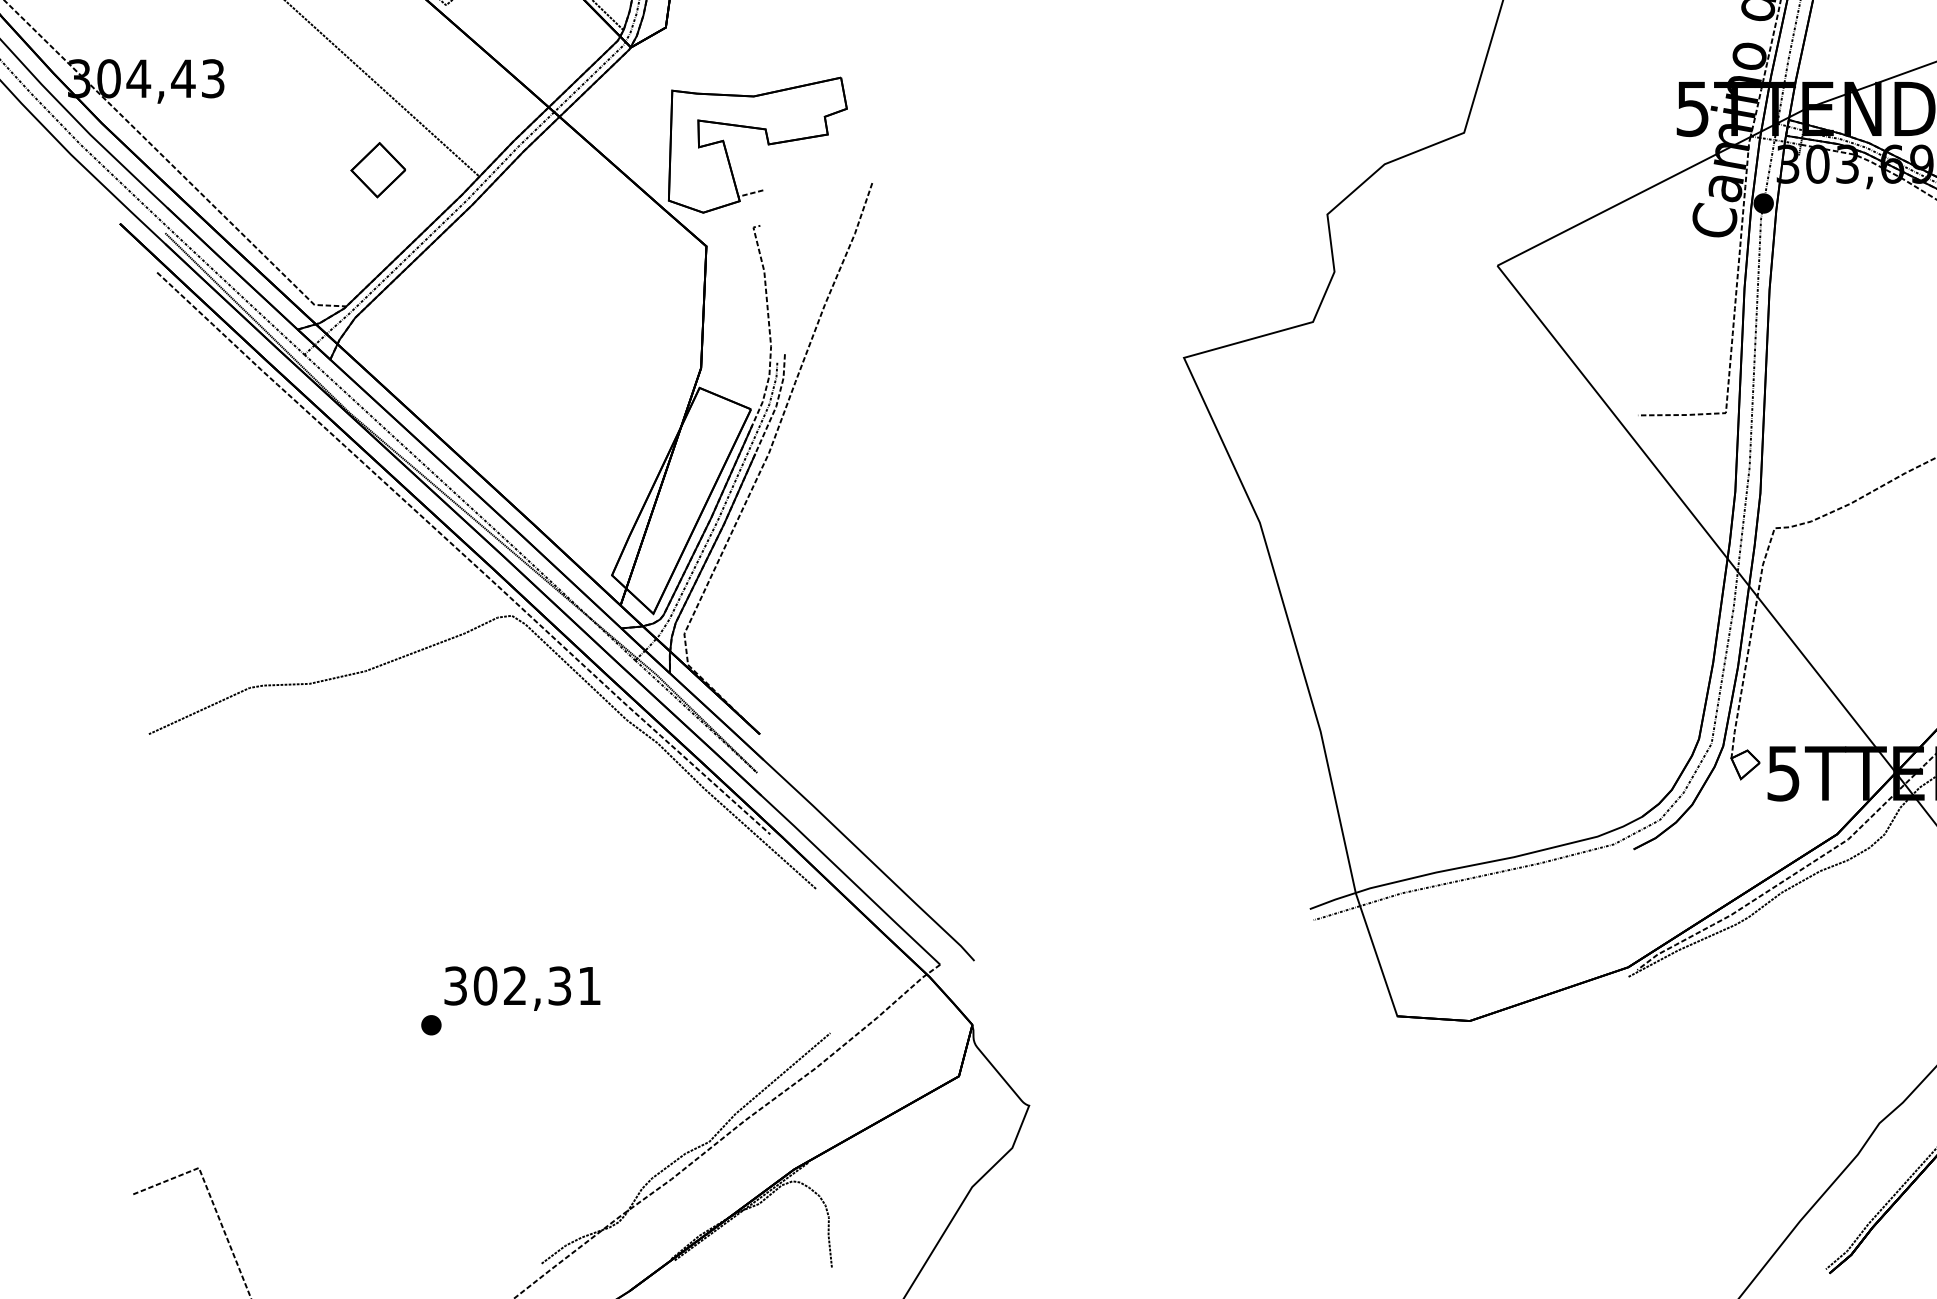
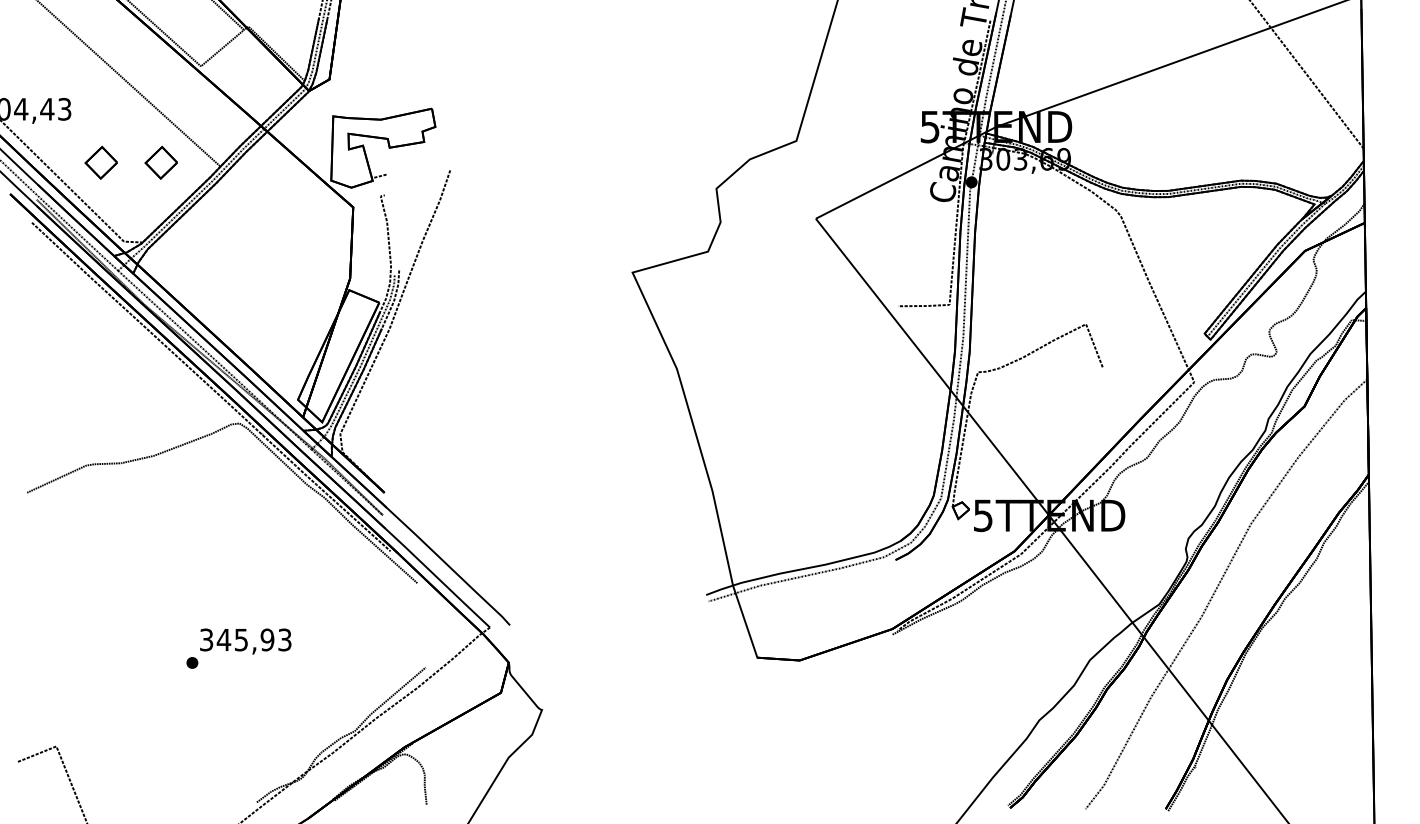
part: (274, 169) -> (100, 162), added
text: (535, 985) -> (253, 639), 302,31 -> 345,93

